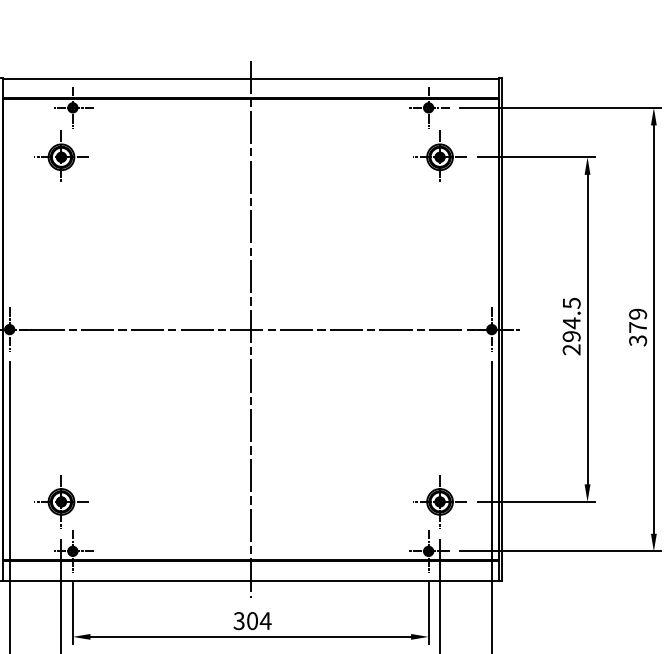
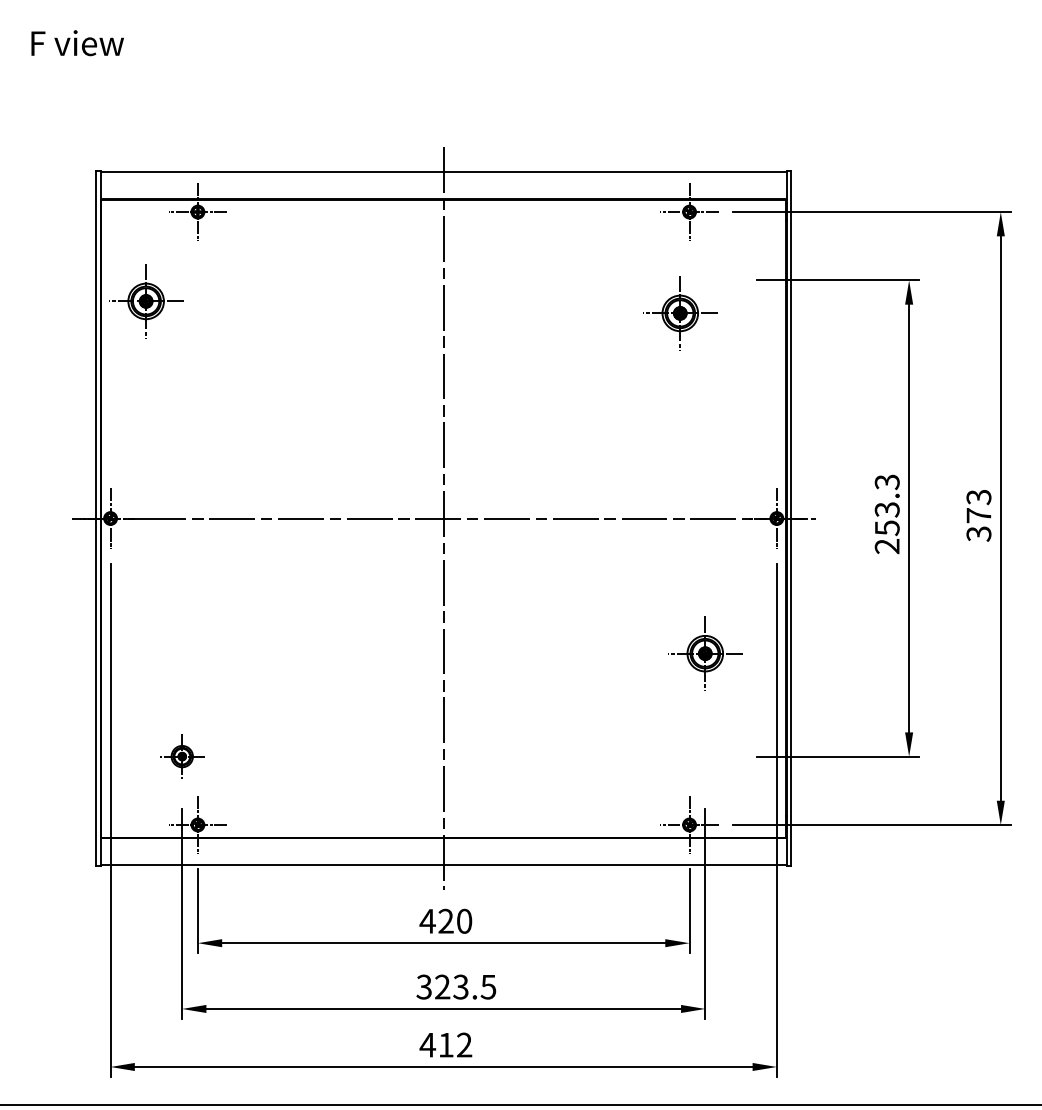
part: (61, 157) -> (146, 301), moved
part: (440, 157) -> (680, 313), moved
text: (637, 314) -> (978, 497), 379 -> 373
text: (571, 320) -> (886, 505), 294.5 -> 253.3
part: (61, 501) -> (182, 756), size x0.6
part: (440, 501) -> (705, 653), moved
text: (252, 620) -> (445, 920), 304 -> 420

